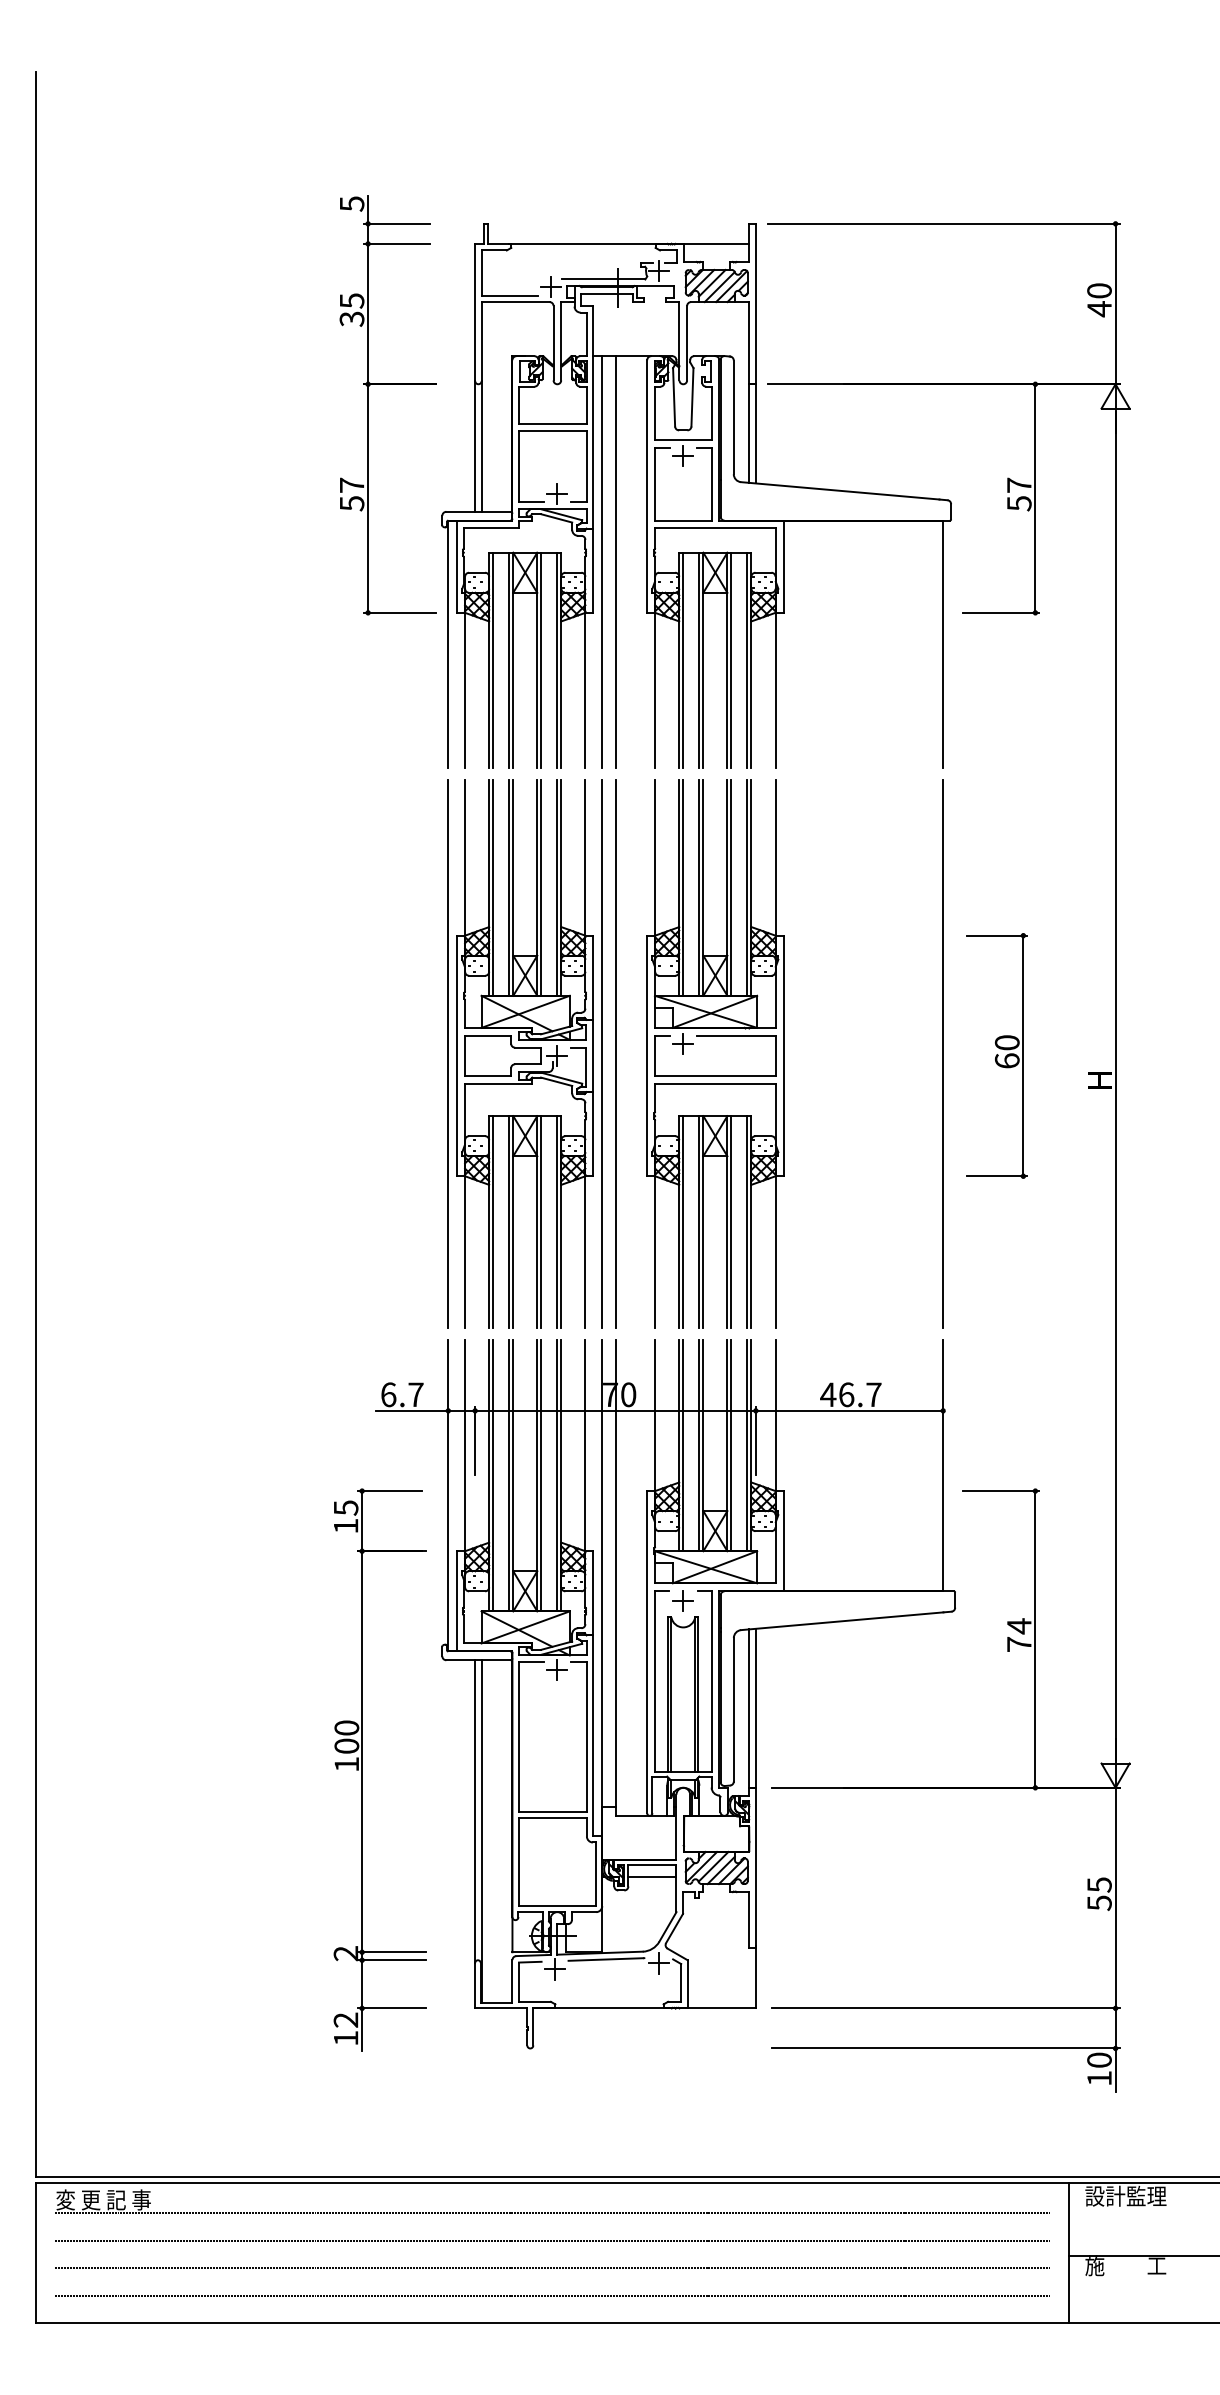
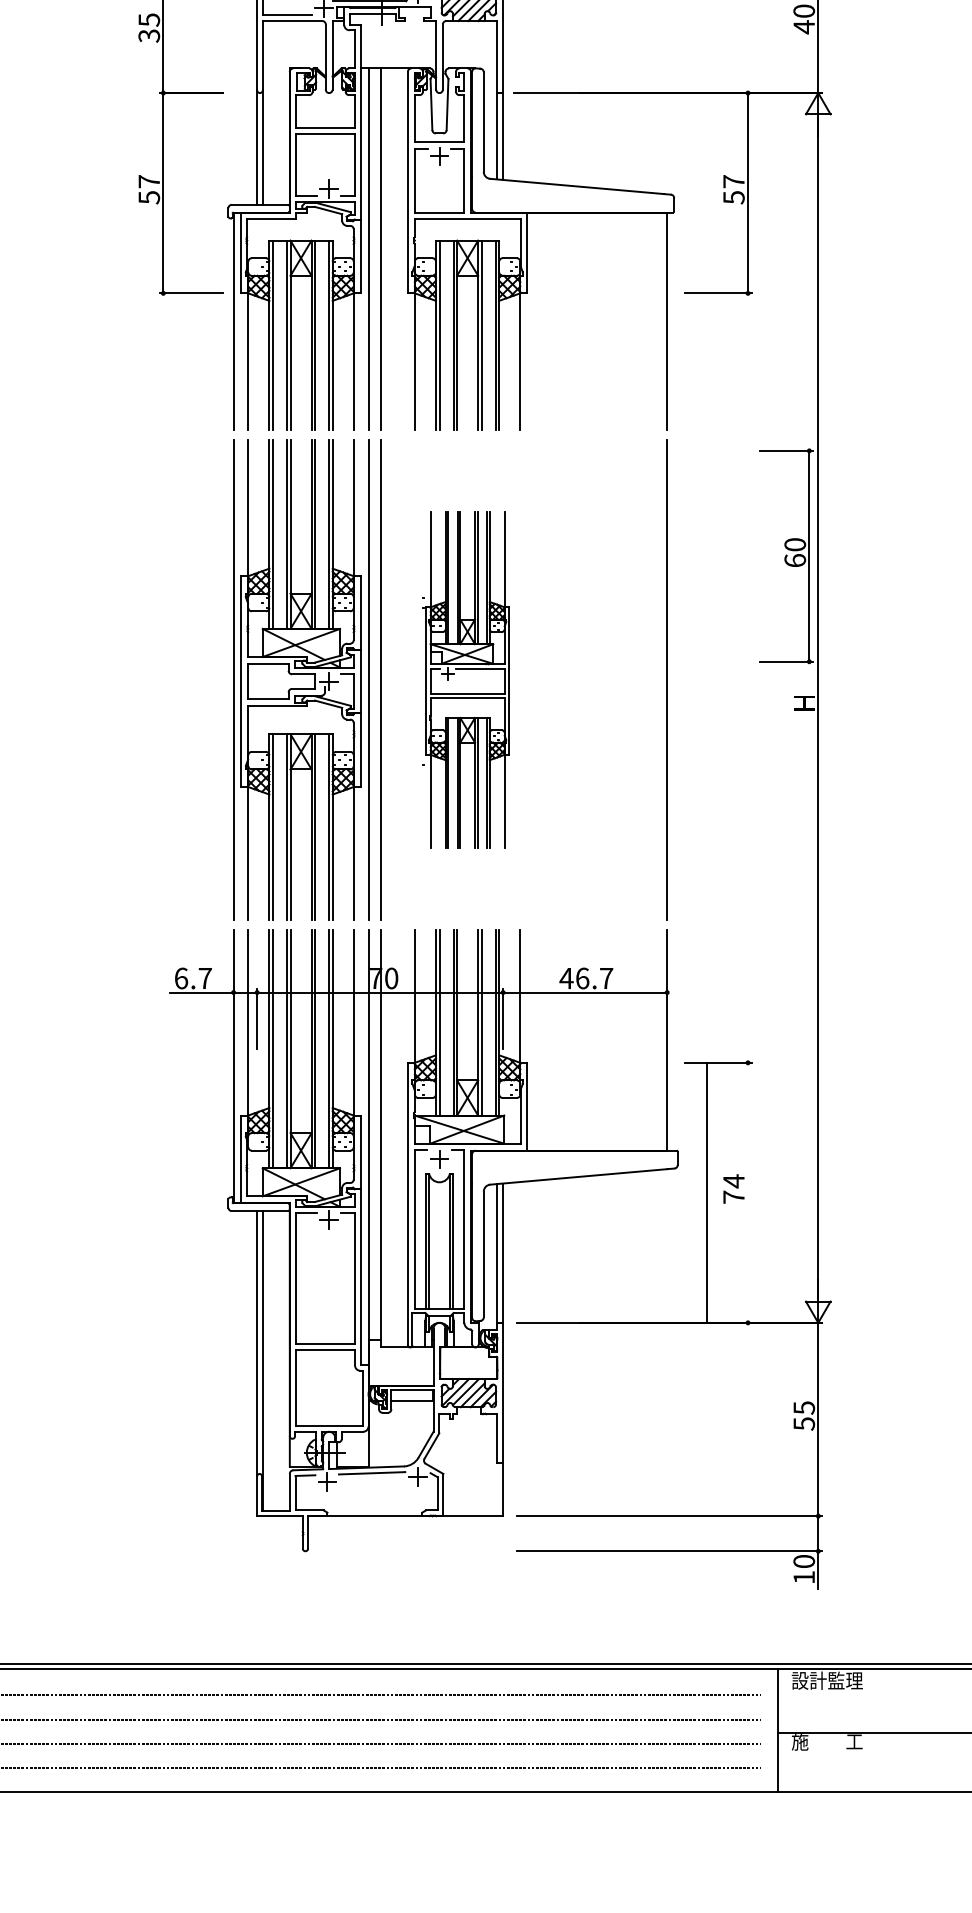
part: (715, 1053) -> (467, 679), size x0.7
part: (996, 1055) -> (785, 555), moved
line: (1035, 1639) -> (706, 1192), moved
part: (362, 1769) -> (158, 1306), removed

